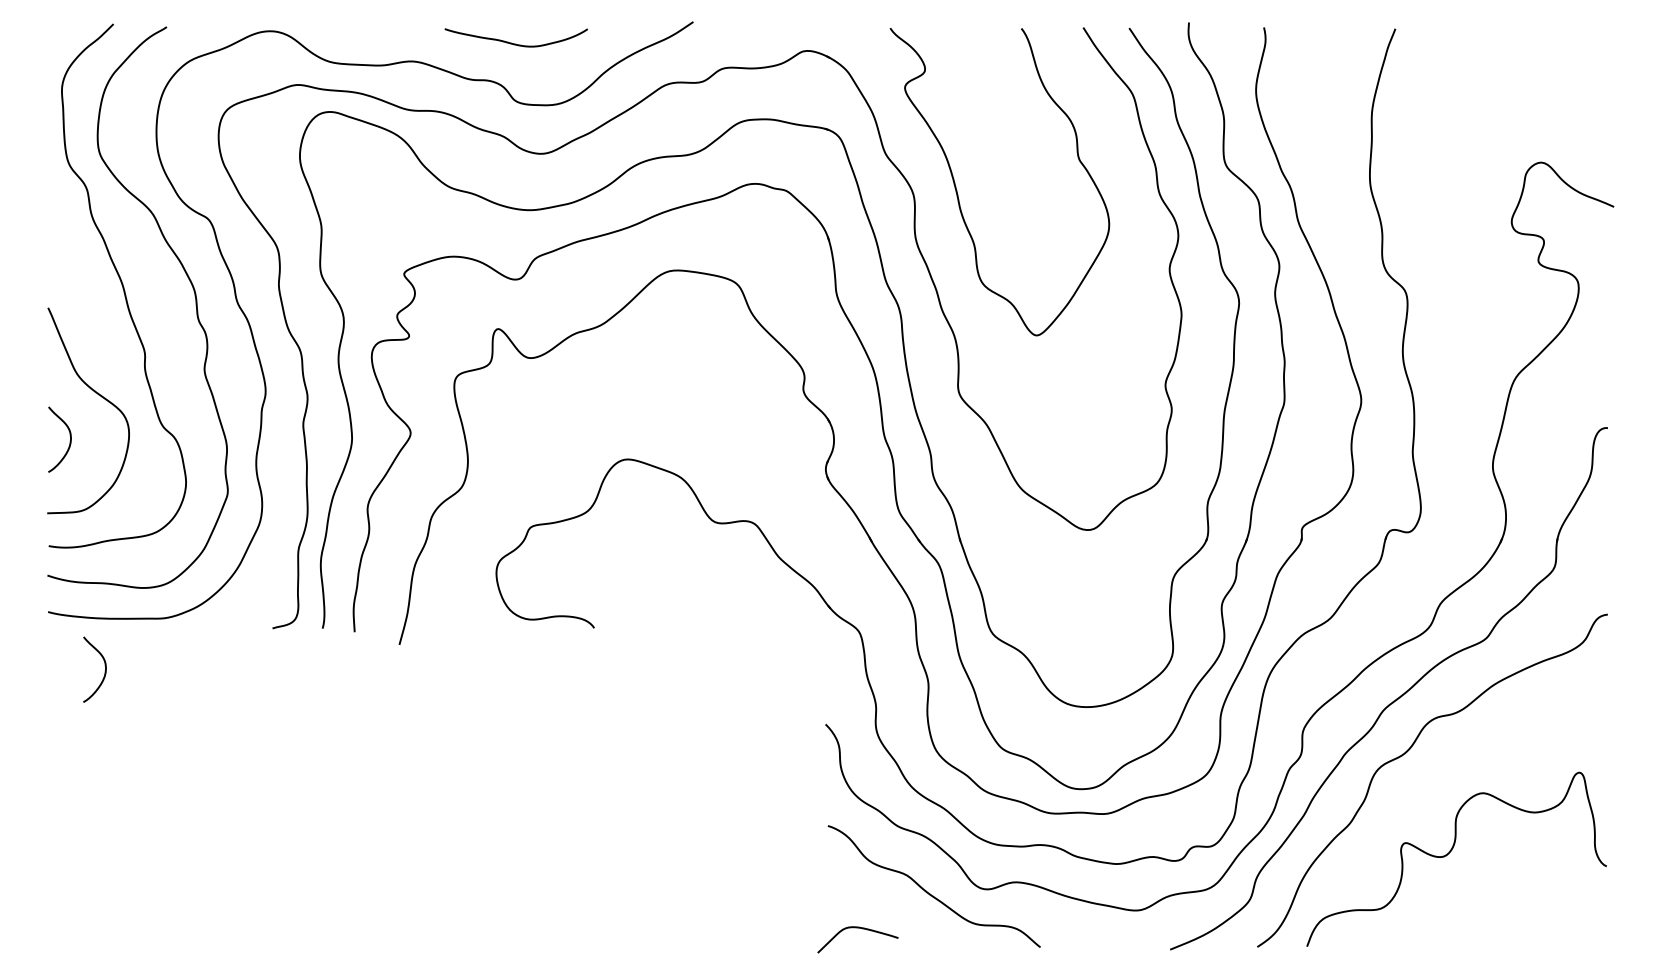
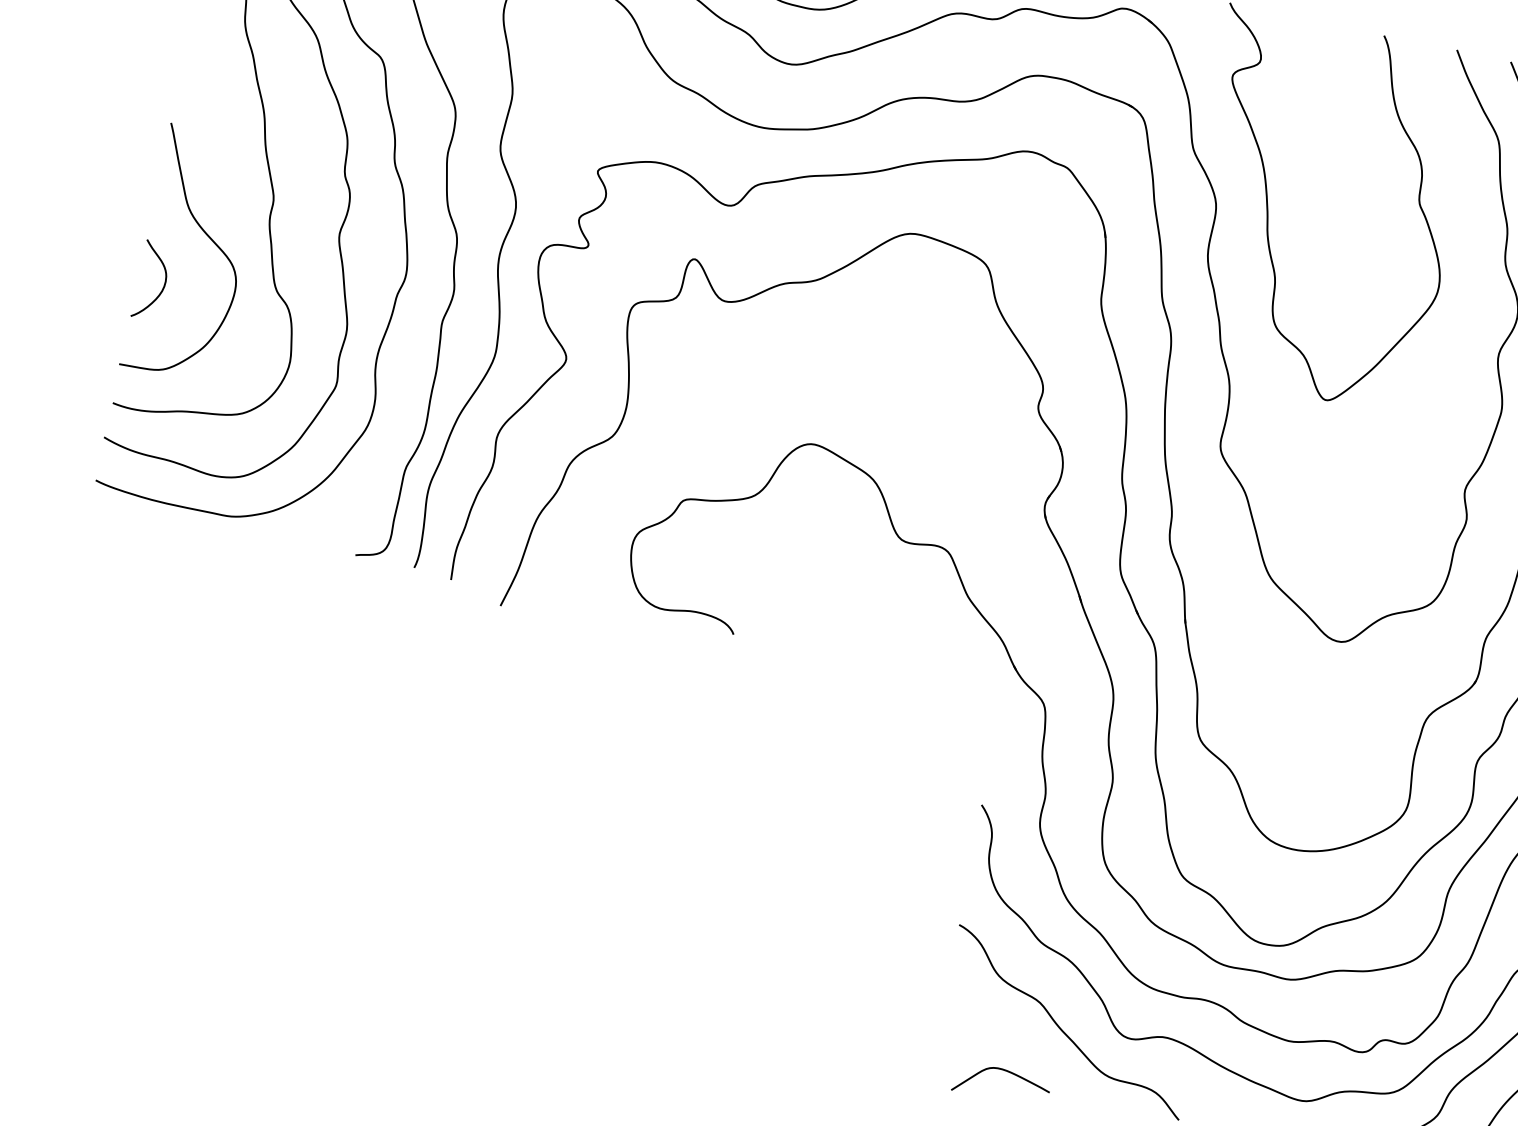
curve: (104, 671) -> (147, 564), removed
curve: (857, 928) -> (1003, 1071), moved

